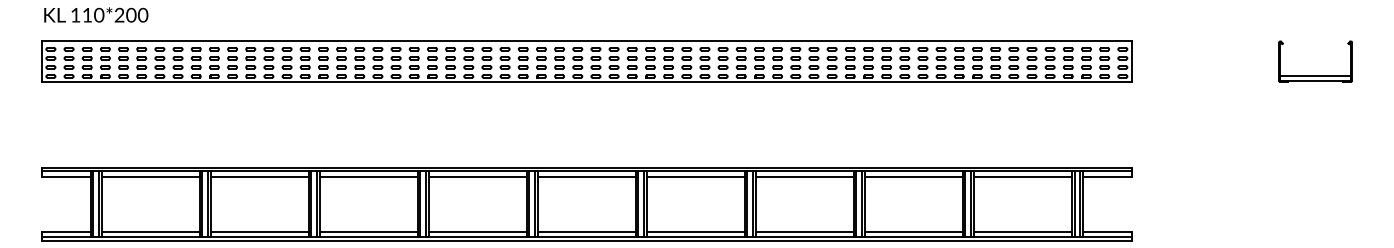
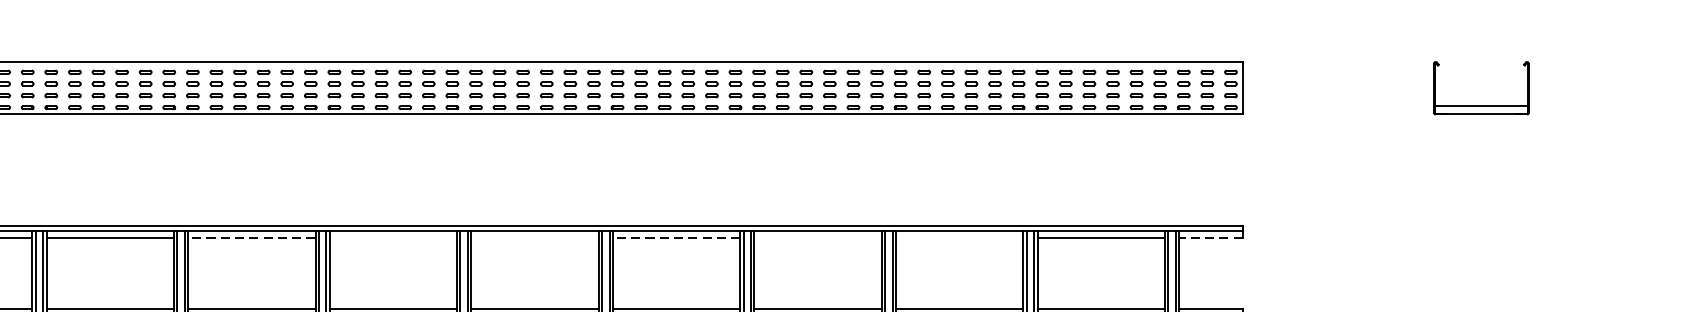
line: (368, 176) -> (251, 237), solid -> dashed
line: (477, 176) -> (392, 237), removed
line: (586, 176) -> (534, 237), removed
line: (695, 176) -> (676, 237), solid -> dashed
line: (804, 176) -> (817, 237), removed
line: (913, 176) -> (959, 237), removed
line: (1107, 176) -> (1211, 237), solid -> dashed

